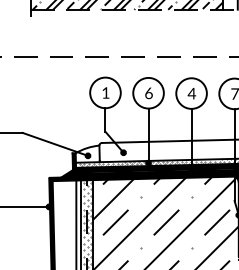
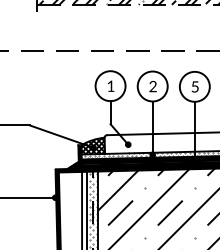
text: (148, 92) -> (152, 85), 6 -> 2
text: (191, 93) -> (194, 86), 4 -> 5
hatch: (87, 153) -> (92, 145), added

